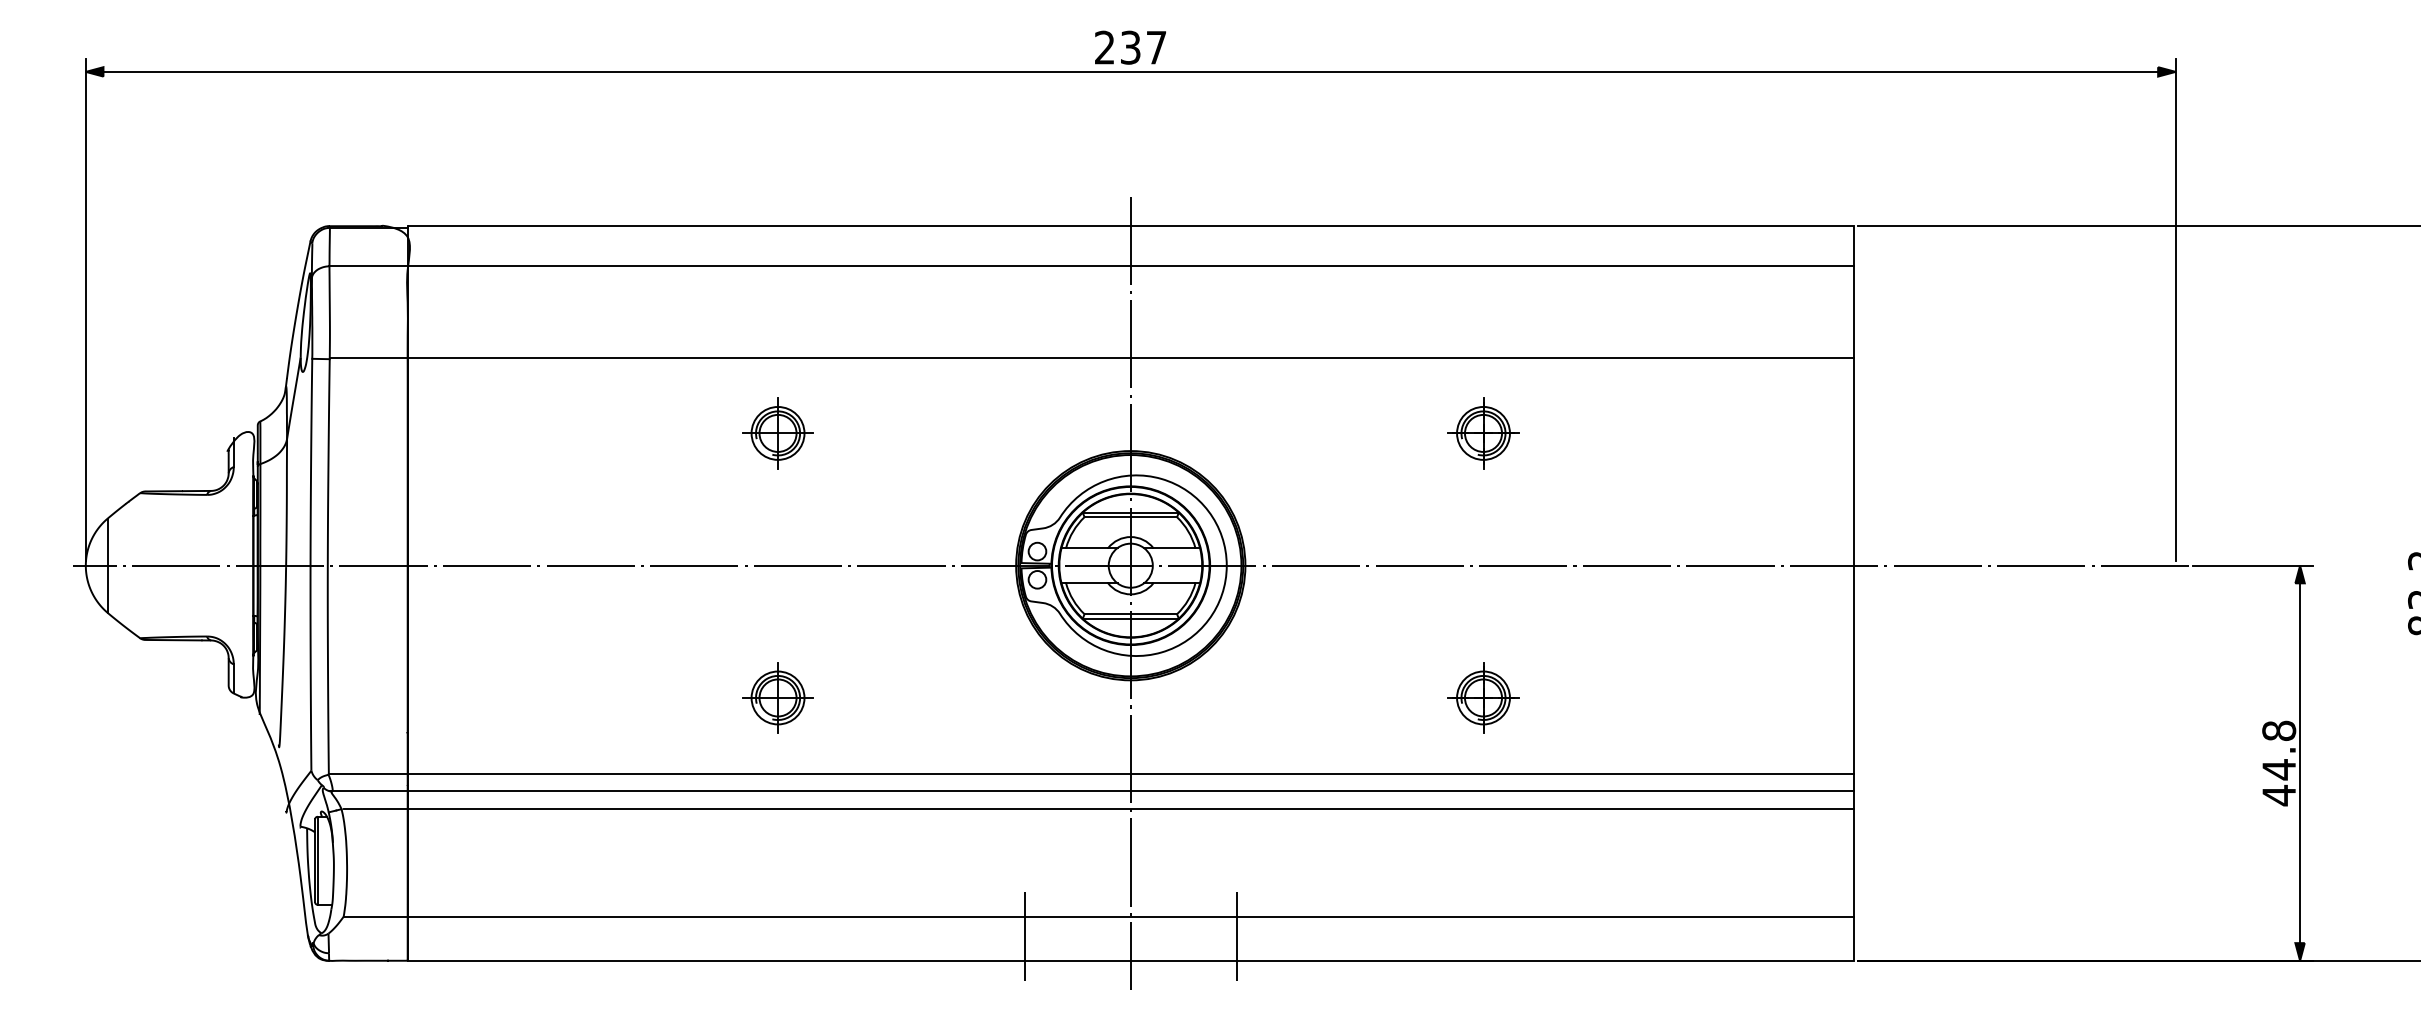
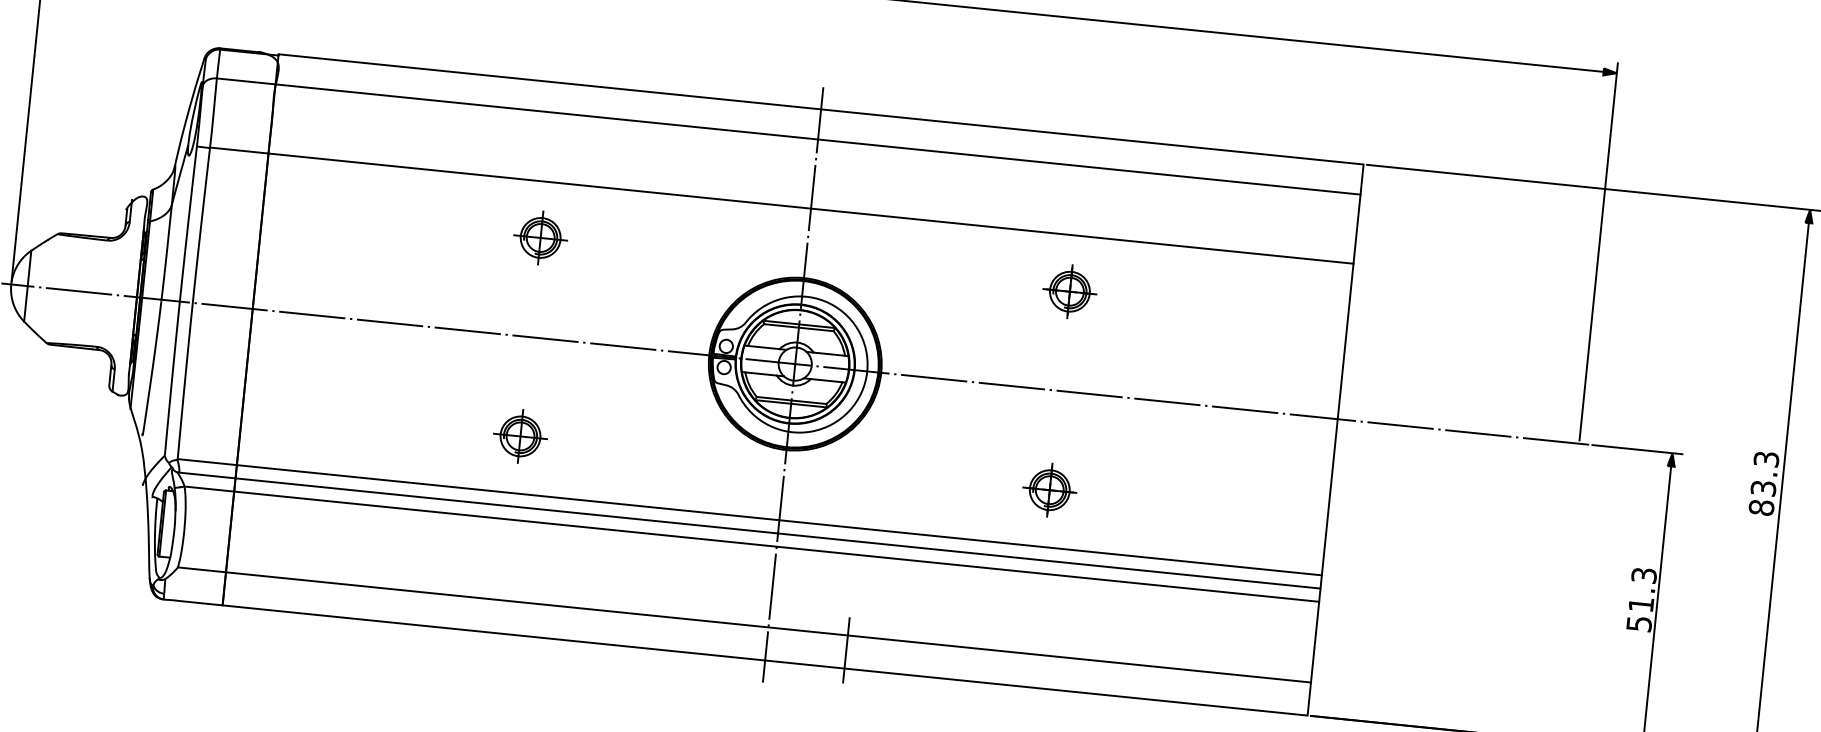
text: (2279, 763) -> (1641, 600), 44.8 -> 51.3
line: (1024, 936) -> (687, 634), removed

